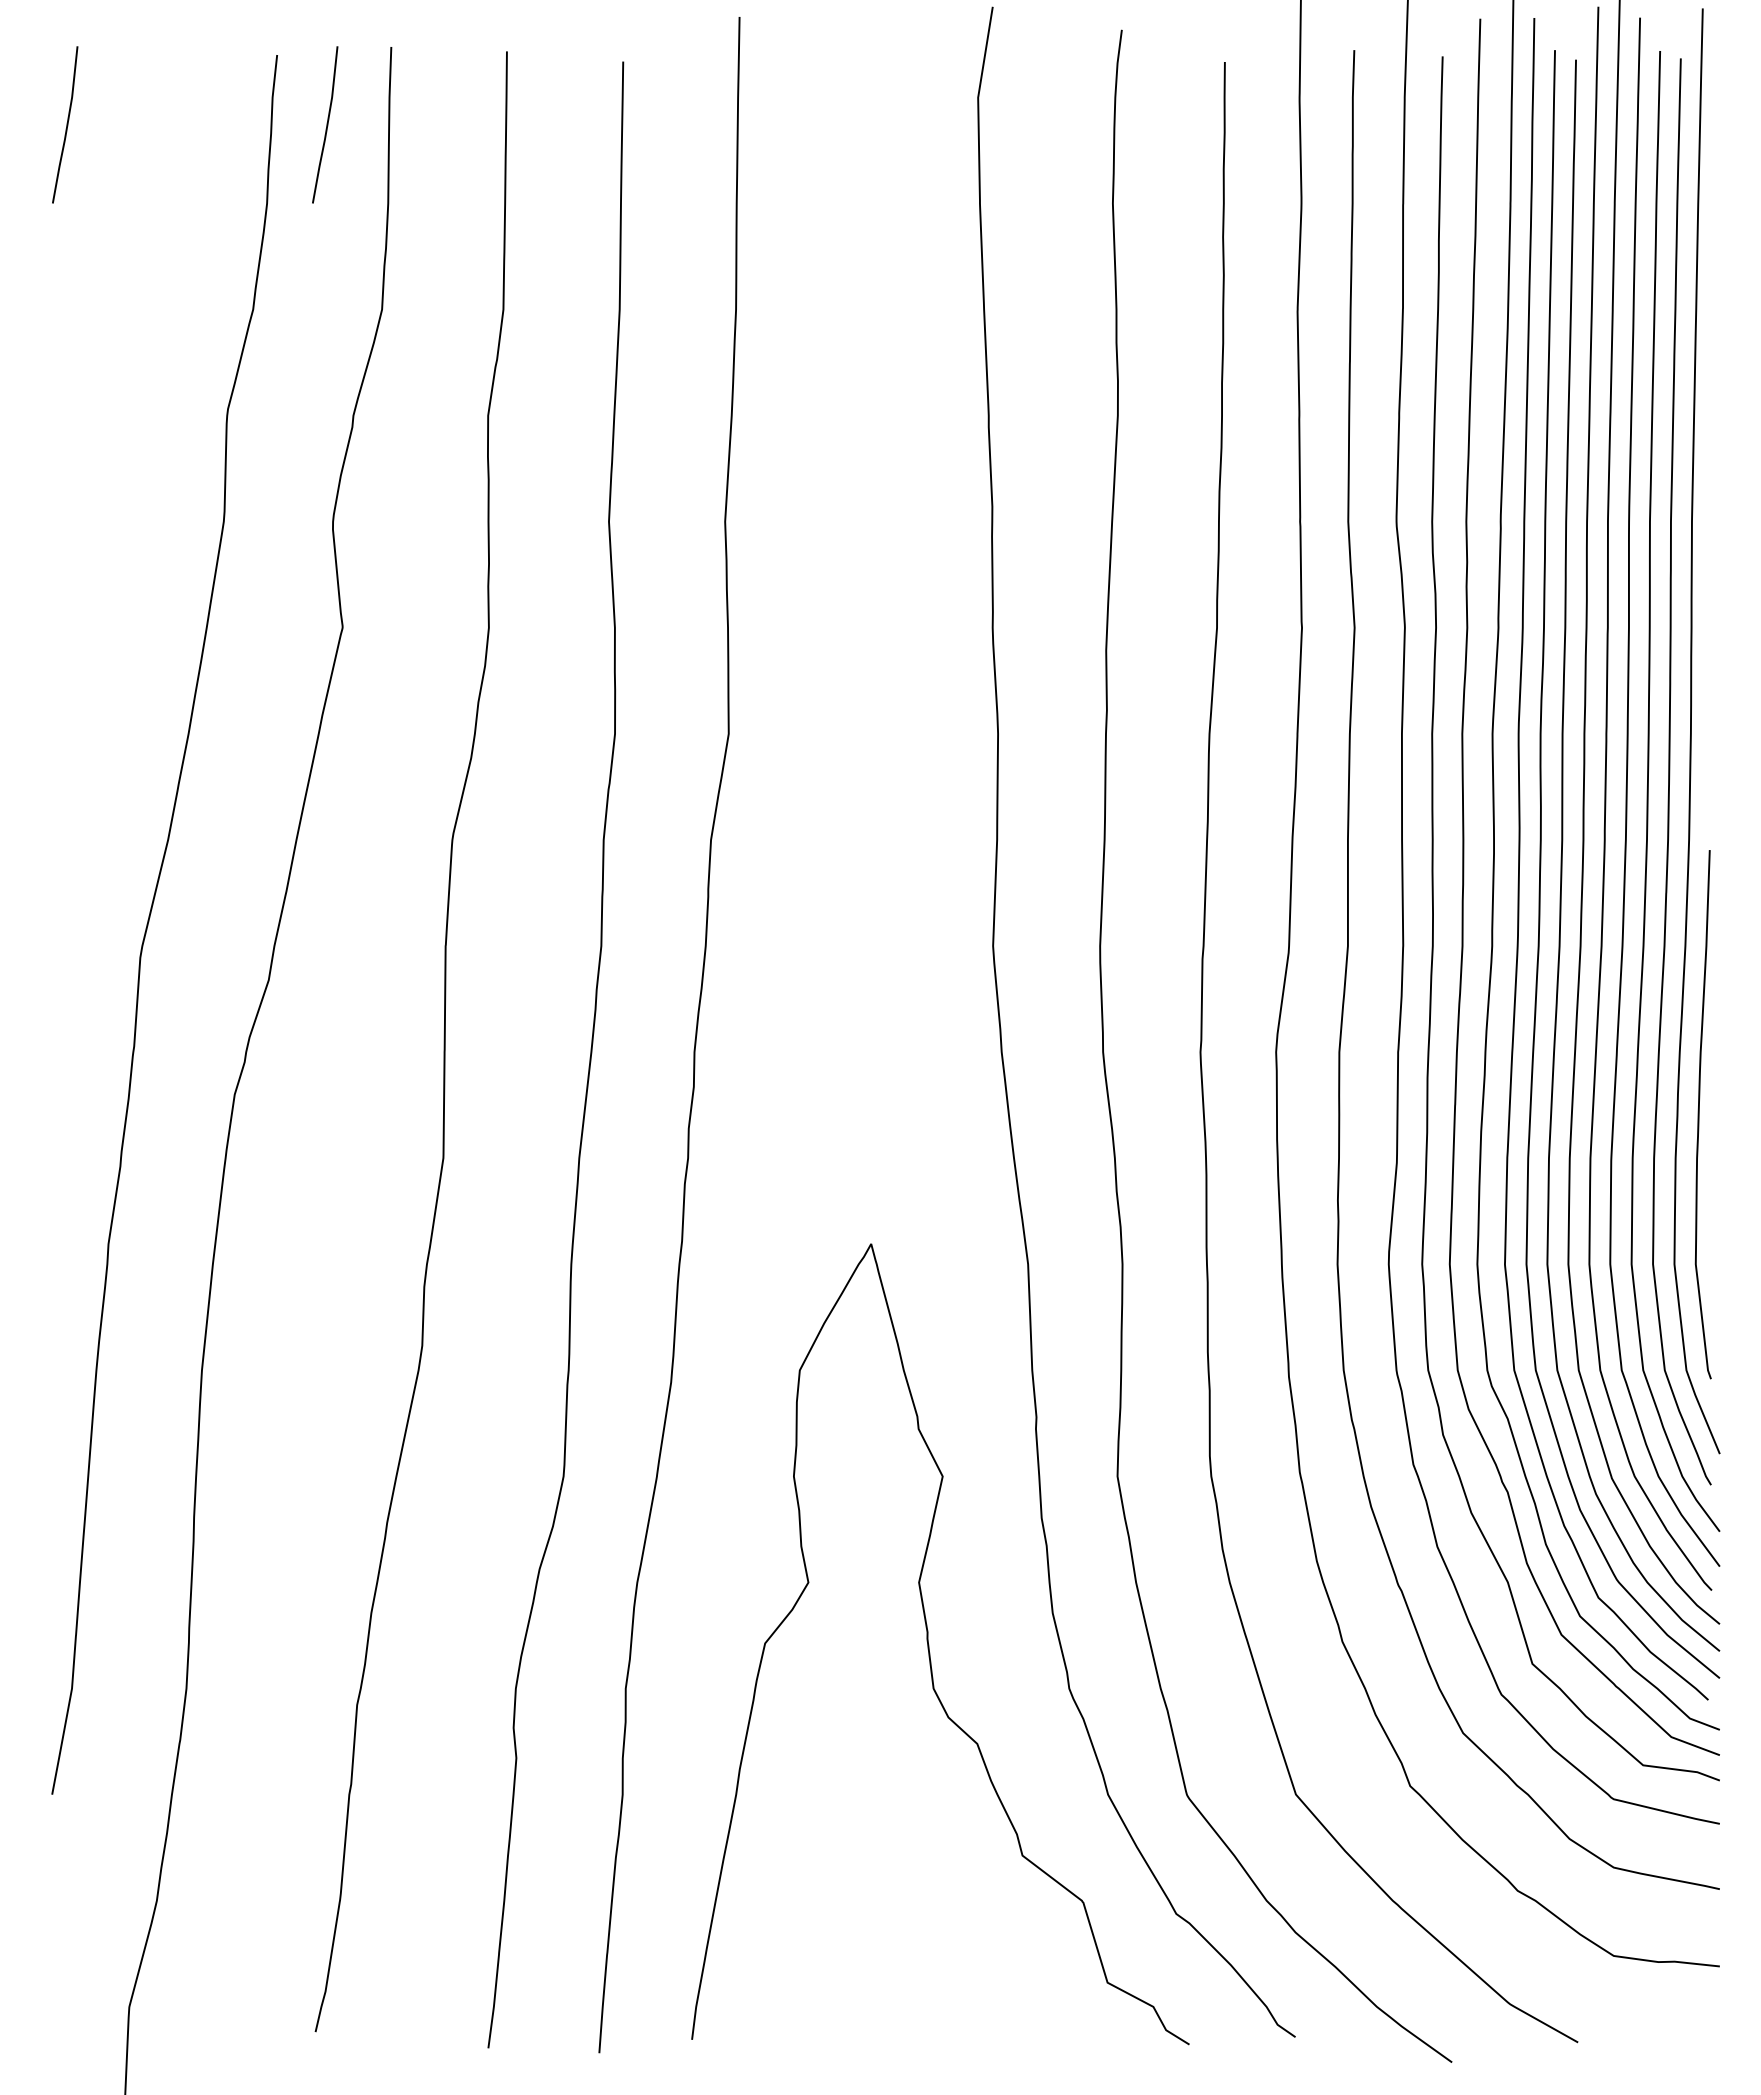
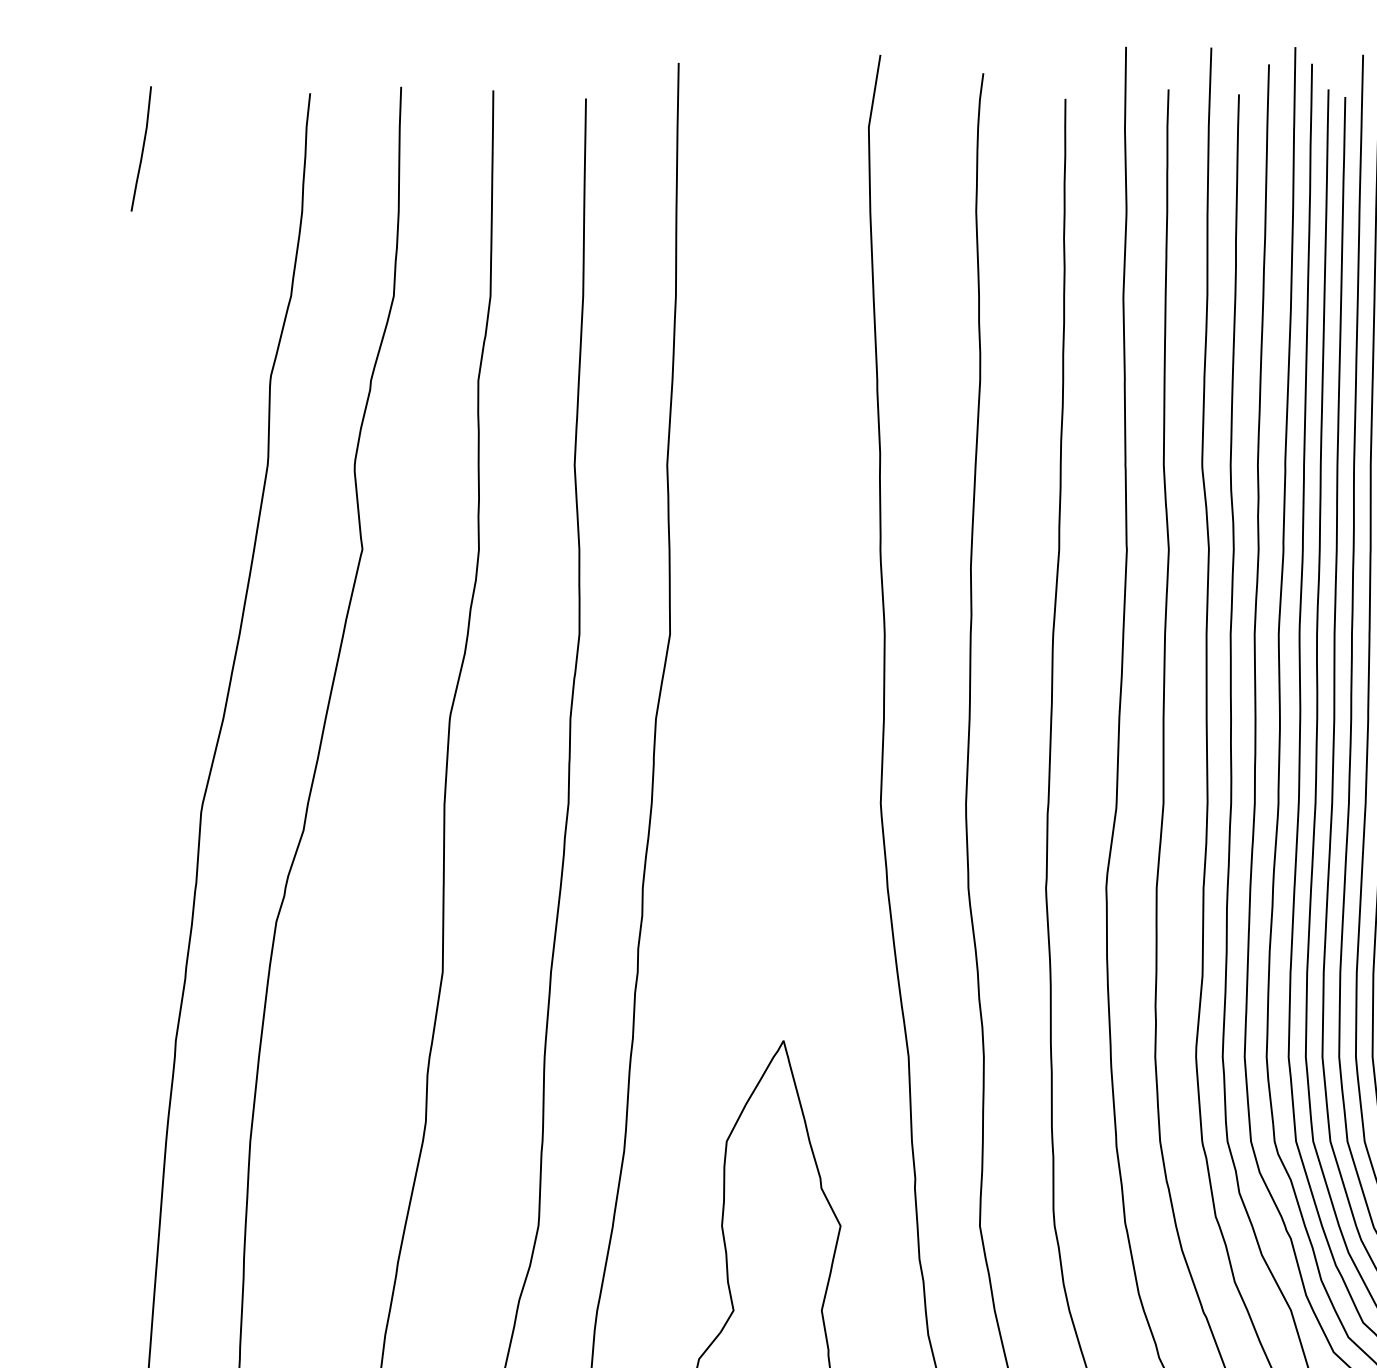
line: (326, 124) -> (349, 148), removed

